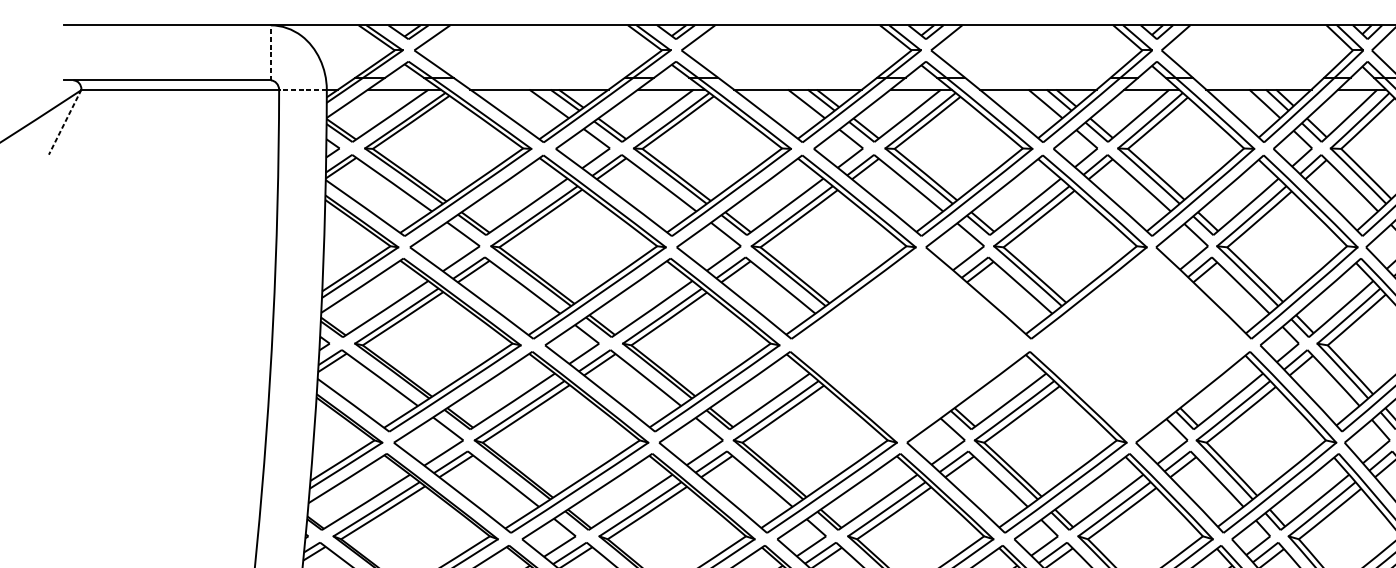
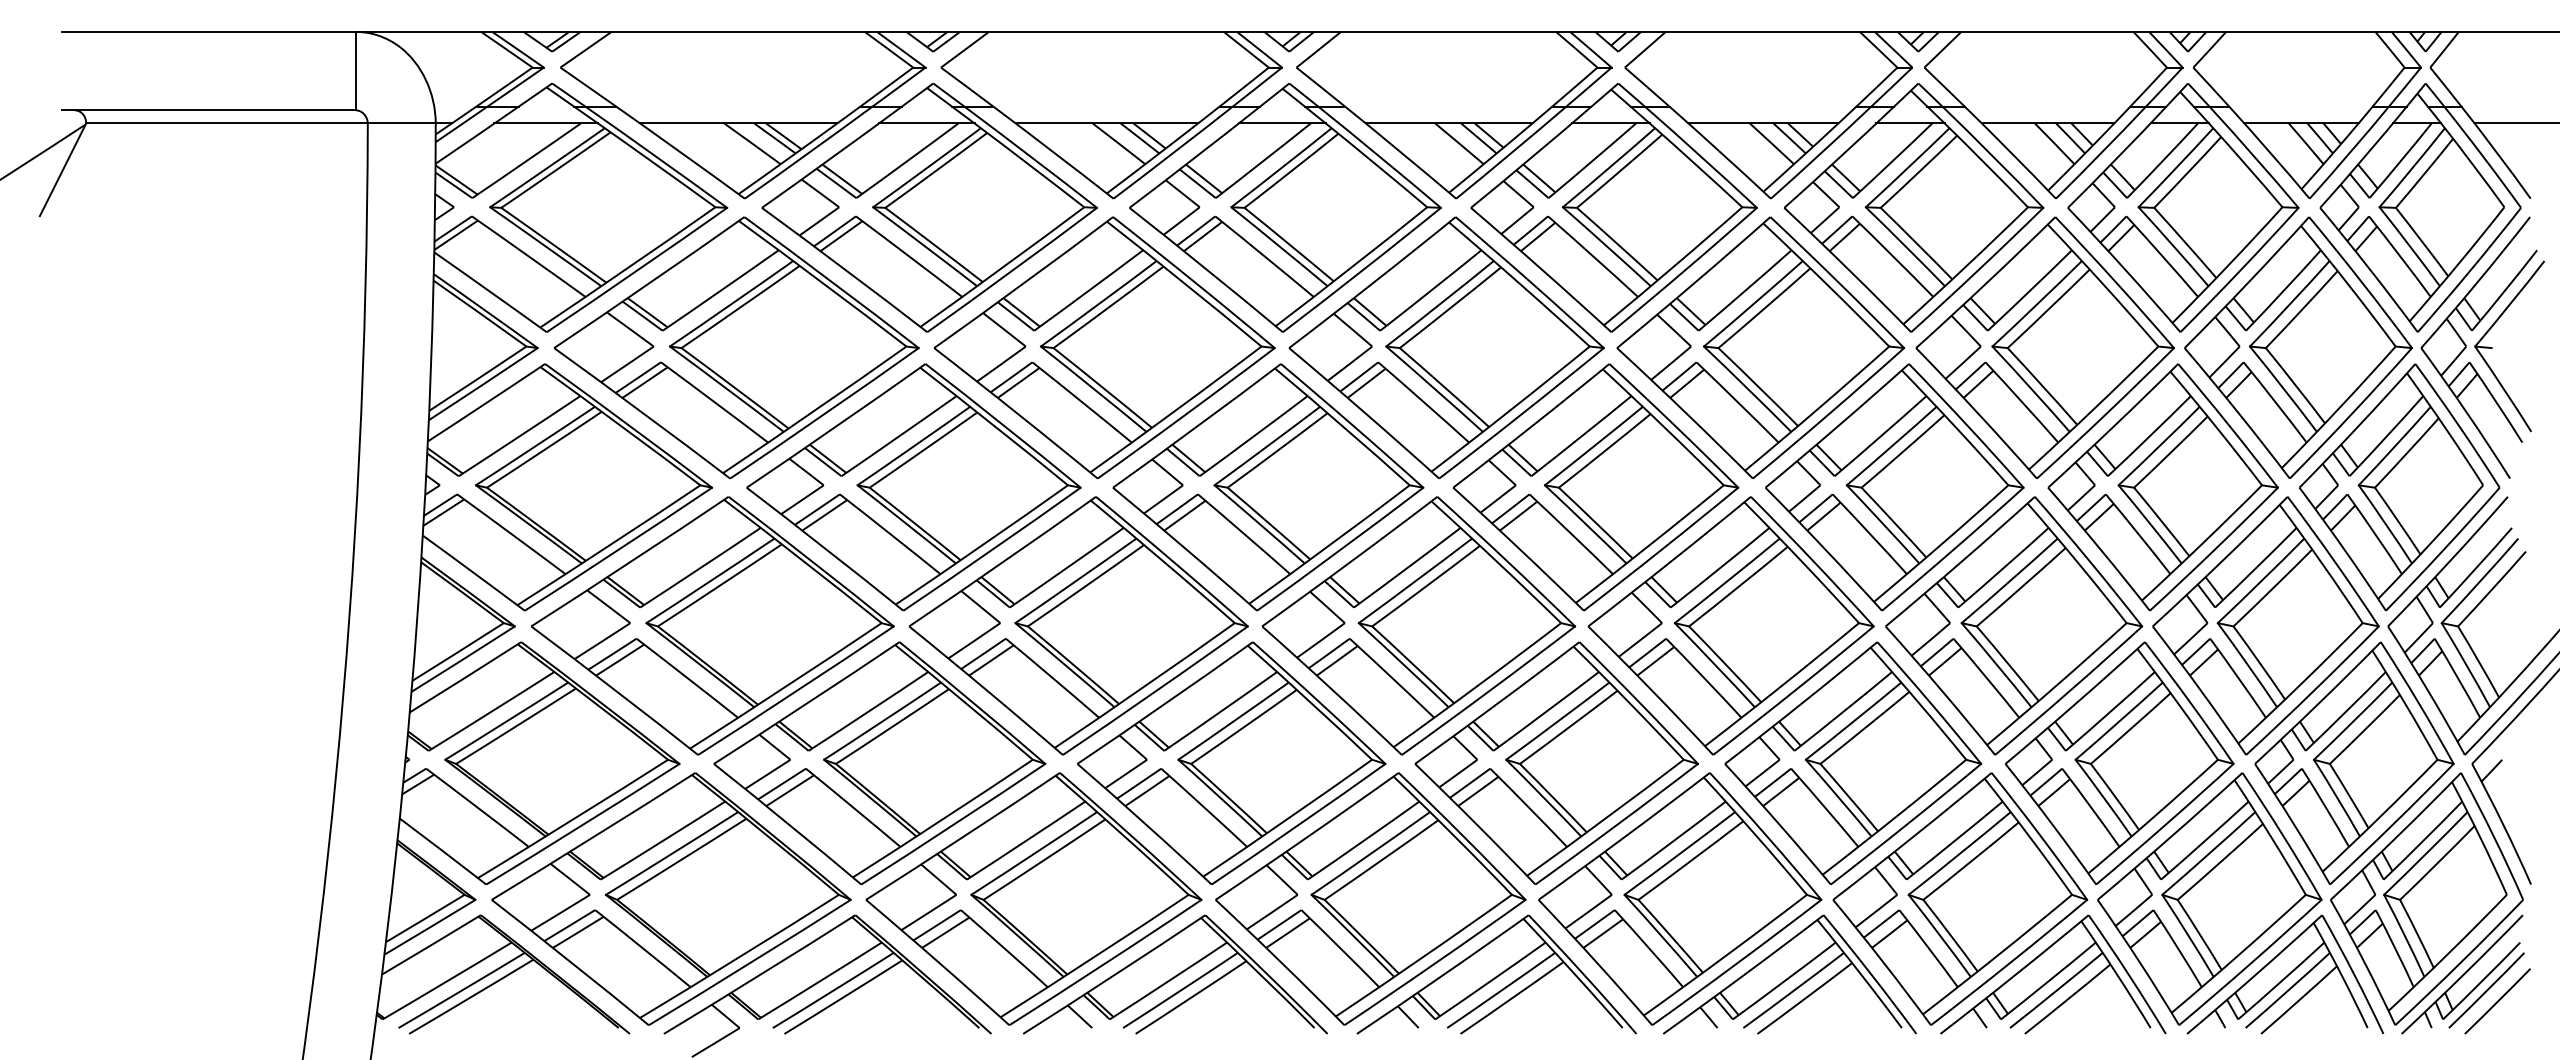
line: (271, 52) -> (356, 70), dashed -> solid
line: (302, 89) -> (401, 123), dashed -> solid
line: (65, 121) -> (63, 169), dashed -> solid
part: (911, 345) -> (1268, 487), added
part: (1140, 345) -> (1595, 487), added

